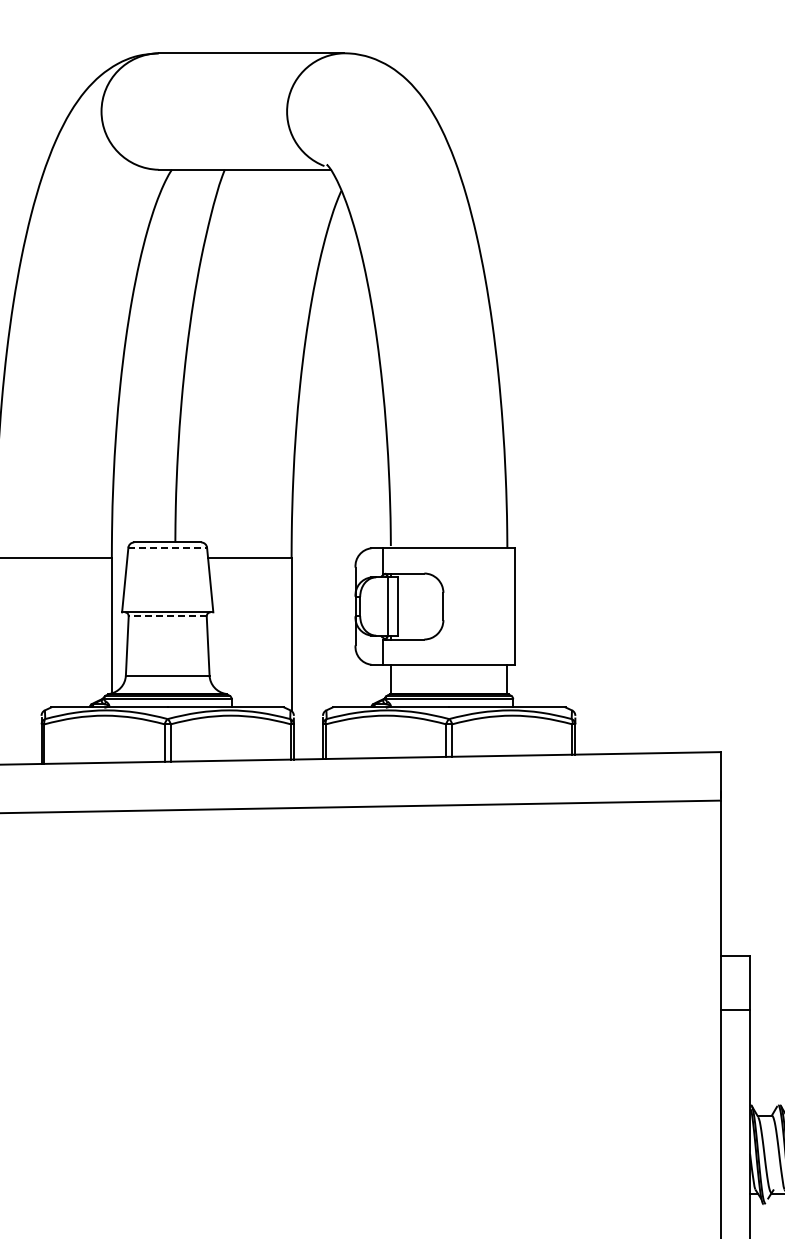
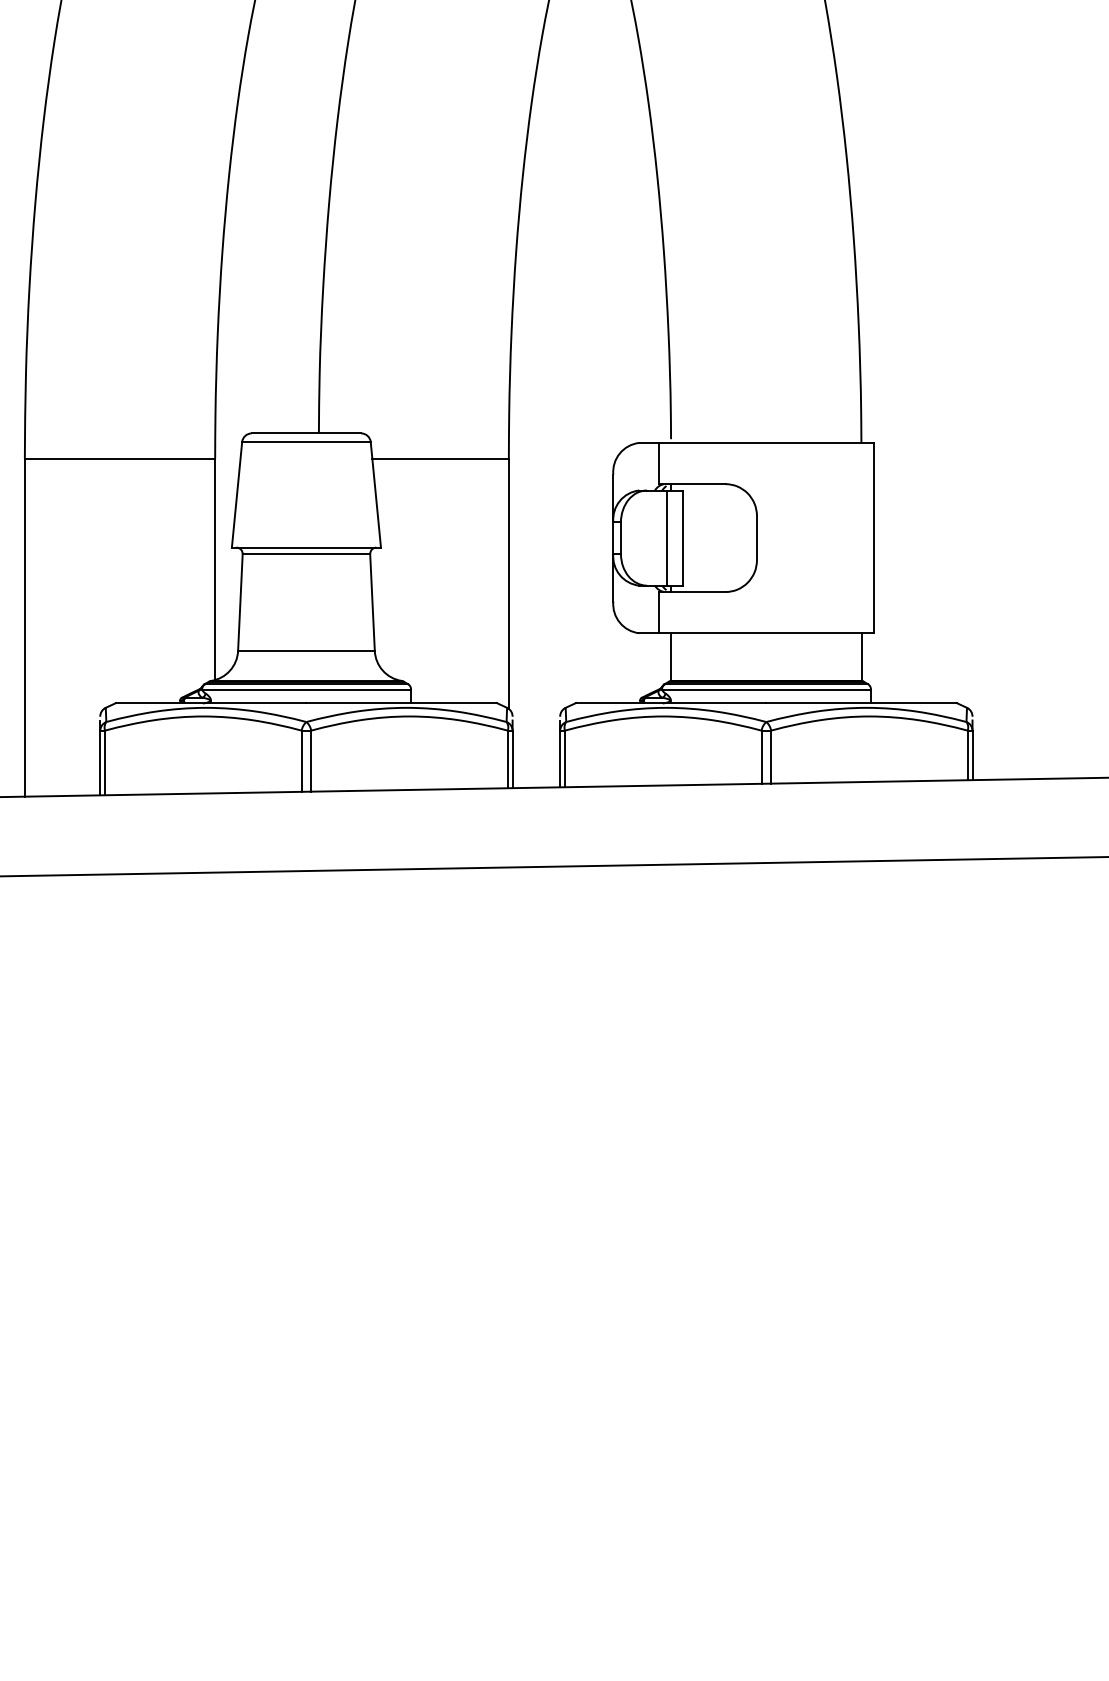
line: (168, 547) -> (307, 441), dashed -> solid
line: (167, 616) -> (306, 554), dashed -> solid

